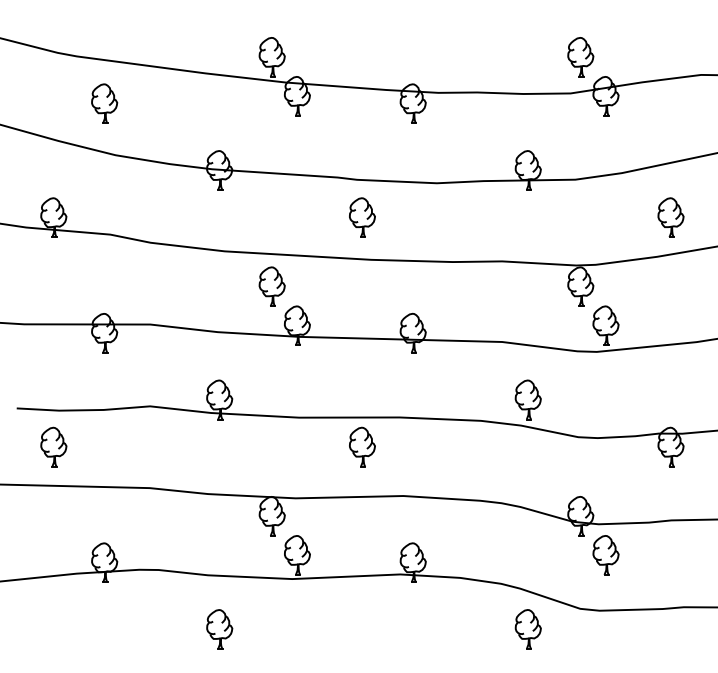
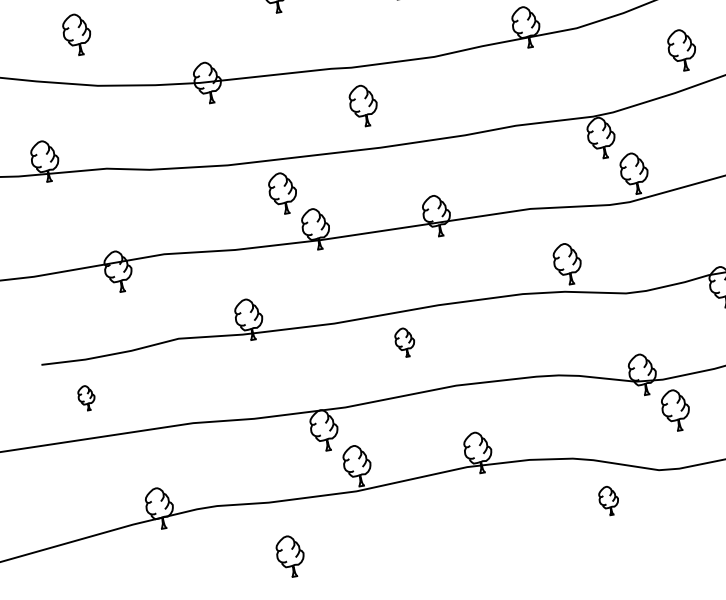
part: (53, 446) -> (86, 397), size x0.6
part: (362, 446) -> (405, 341), size x0.7
part: (527, 629) -> (608, 501), size x0.7

